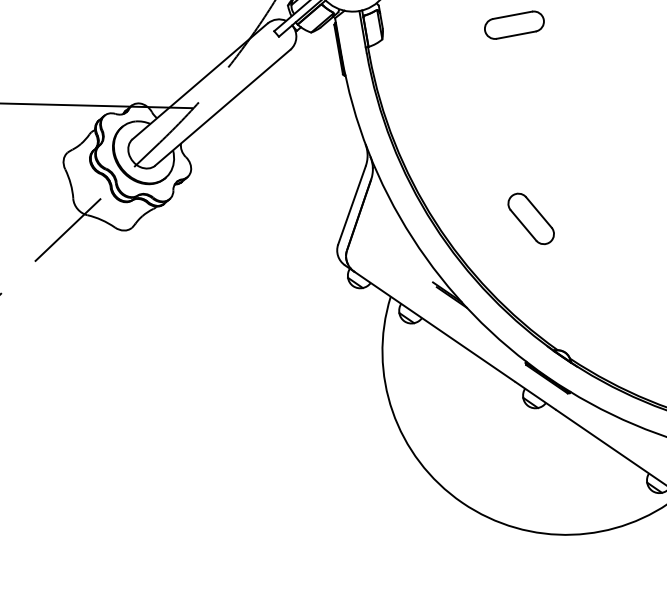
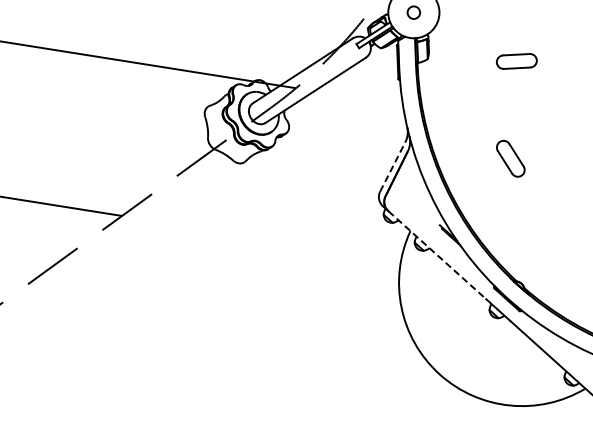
line: (351, 204) -> (392, 166), solid -> dashed
part: (530, 218) -> (510, 158), moved
line: (435, 327) -> (437, 255), solid -> dashed

